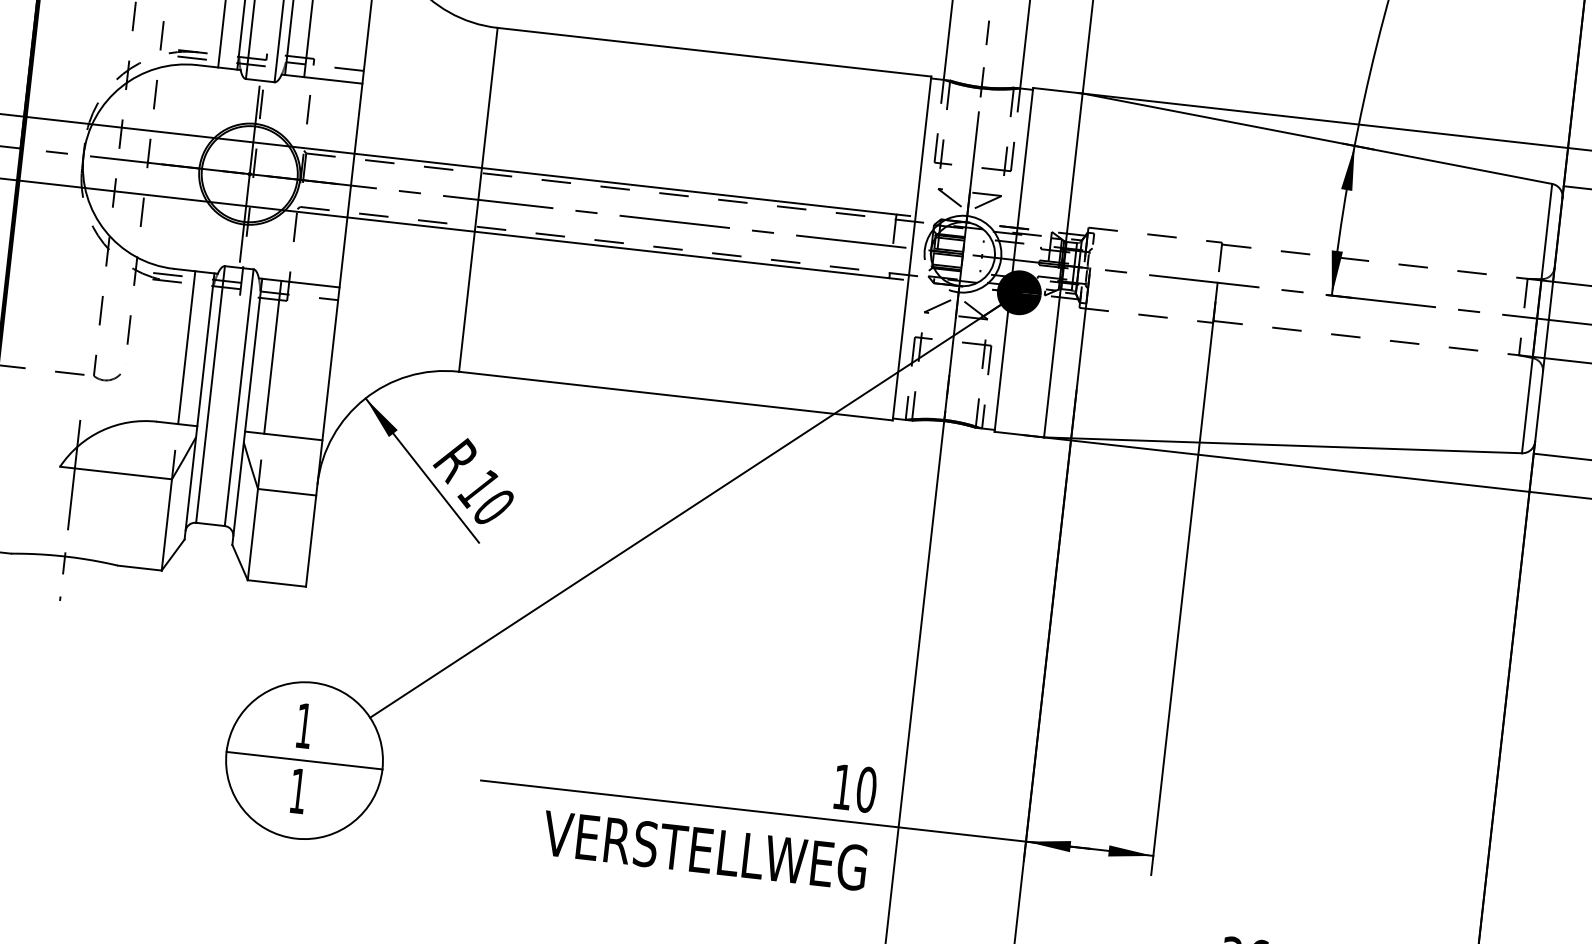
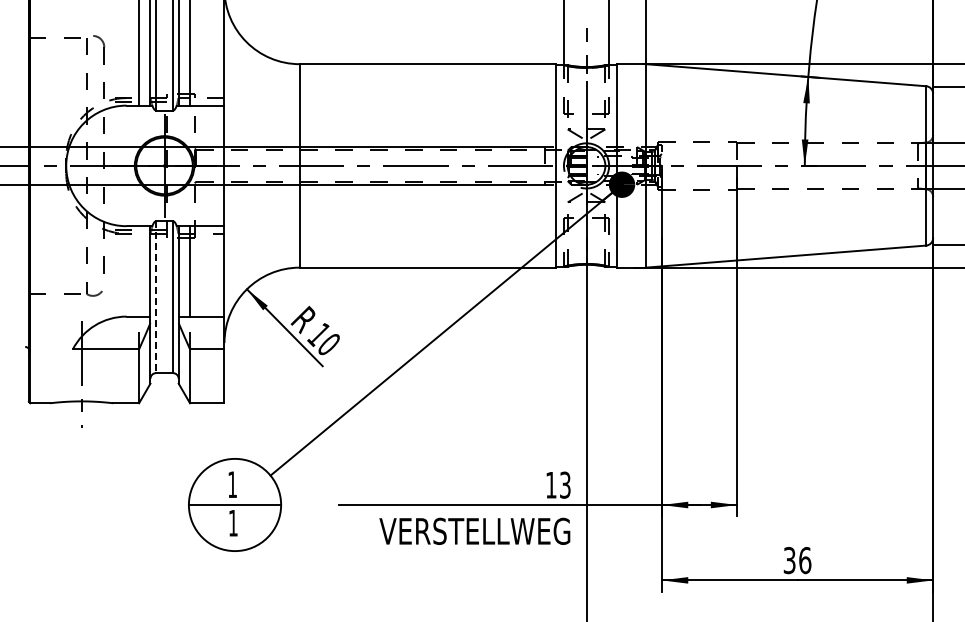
line: (187, 347) -> (139, 271), removed
line: (211, 395) -> (156, 297), solid -> dashed
text: (865, 788) -> (564, 484), 10 -> 13

